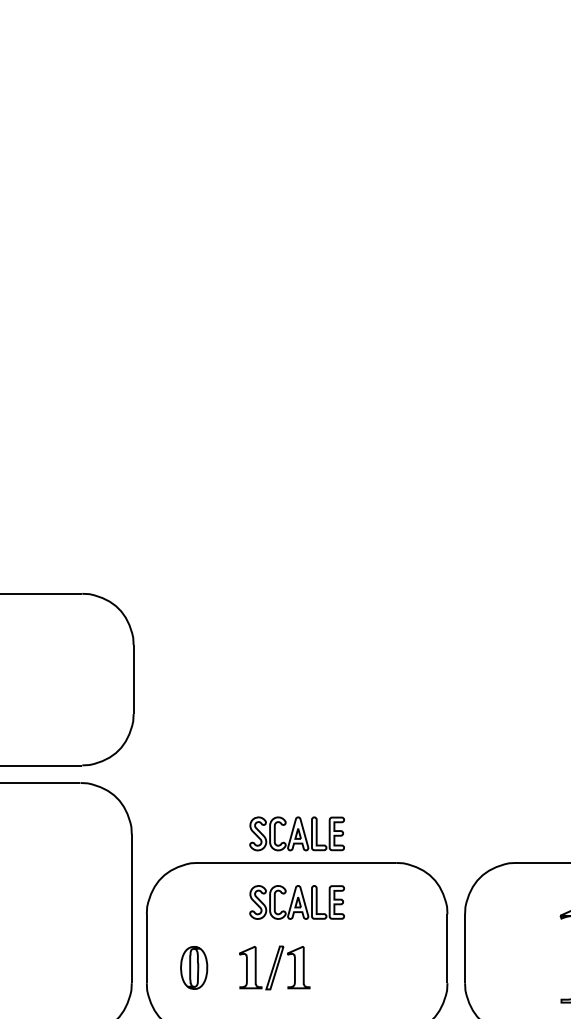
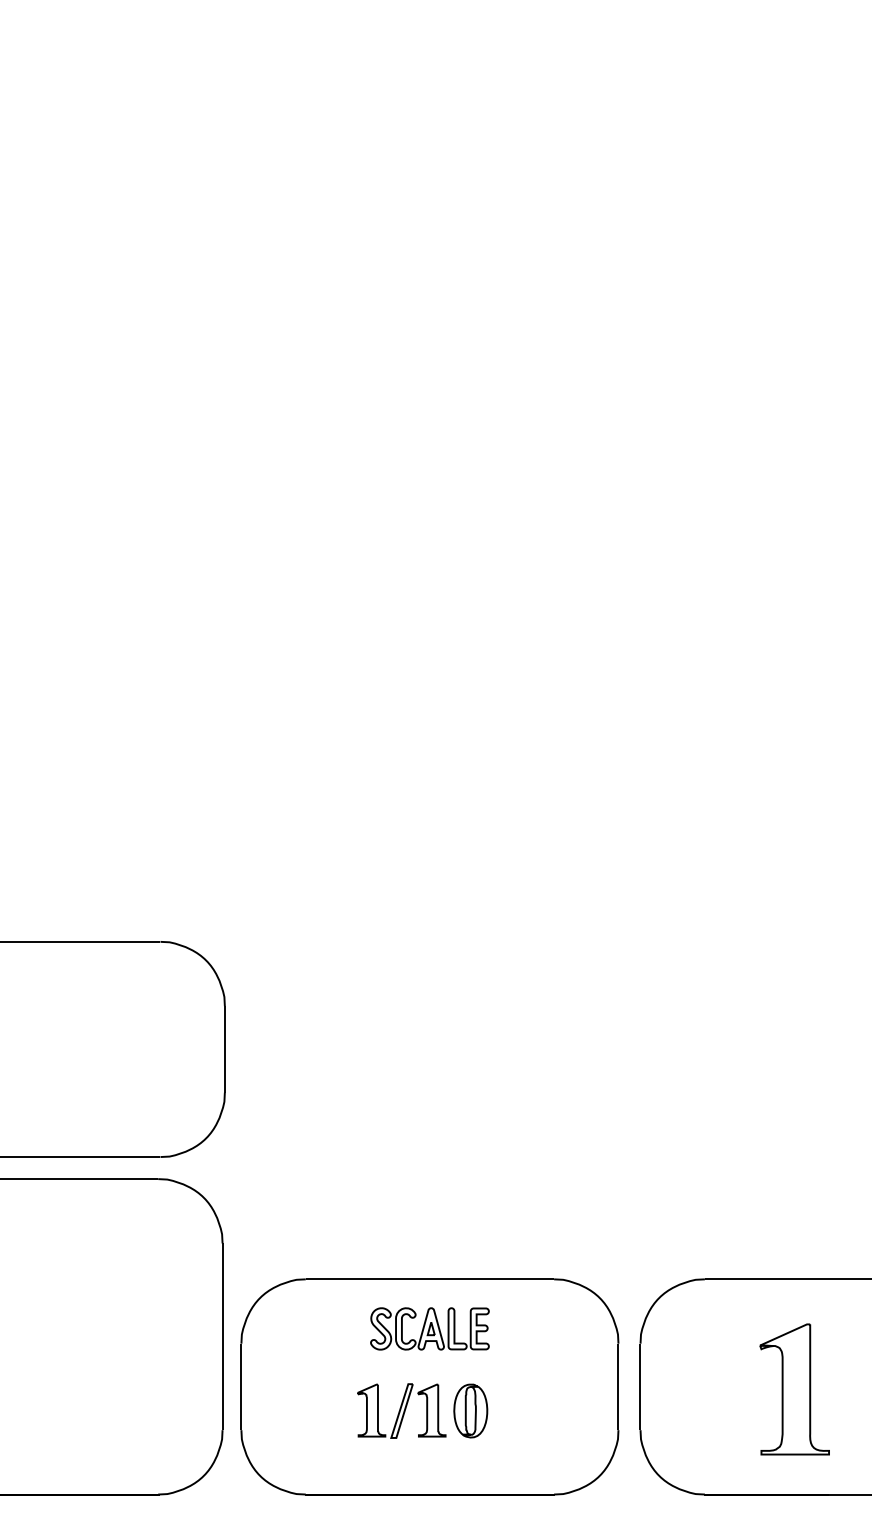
part: (296, 833) -> (429, 1242), removed
part: (193, 967) -> (470, 1410), moved

